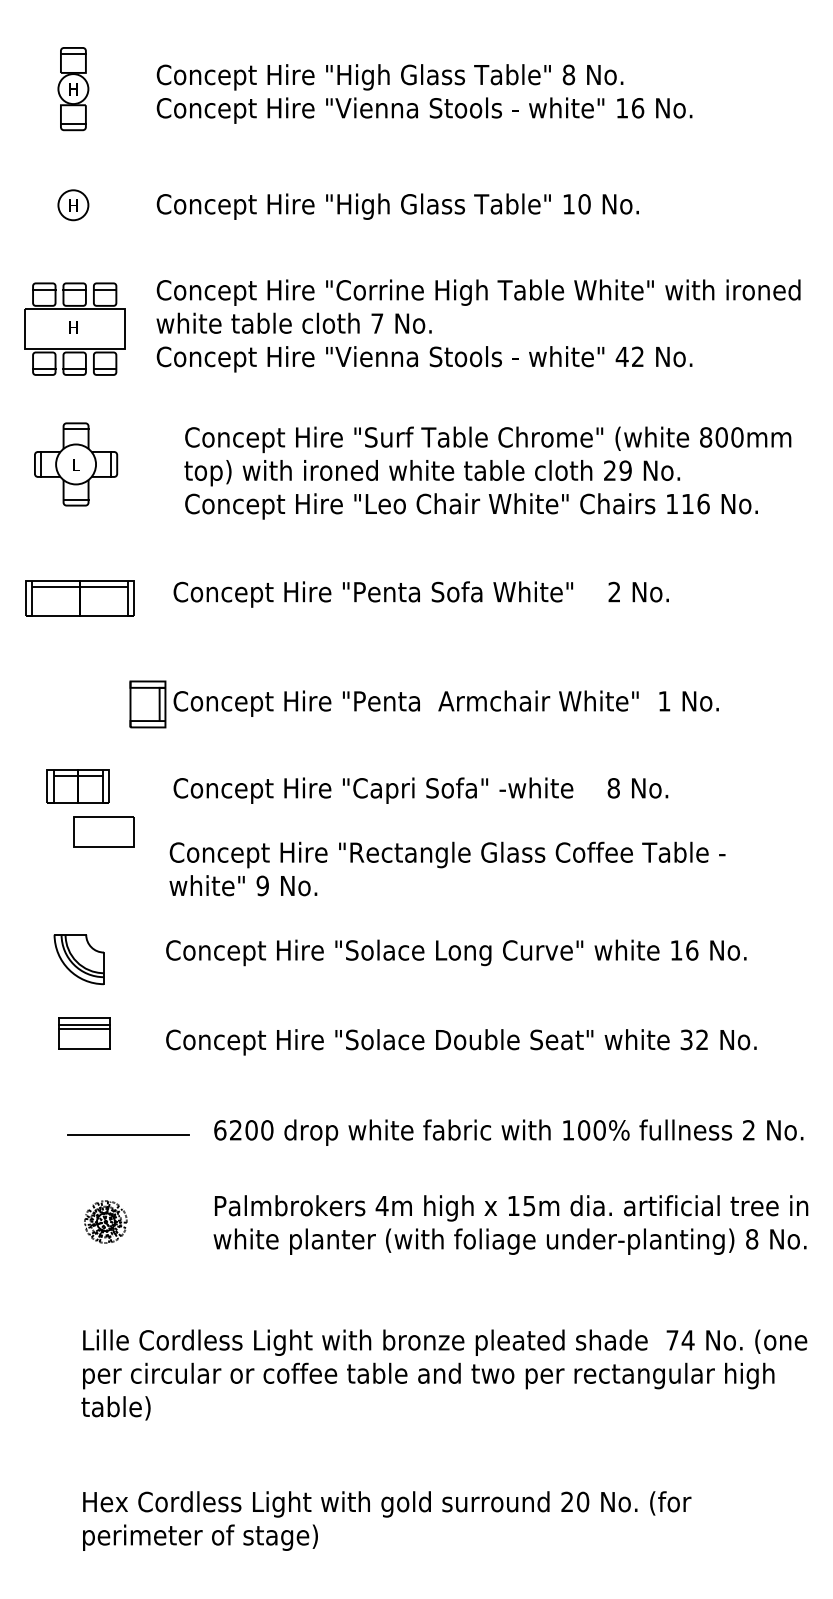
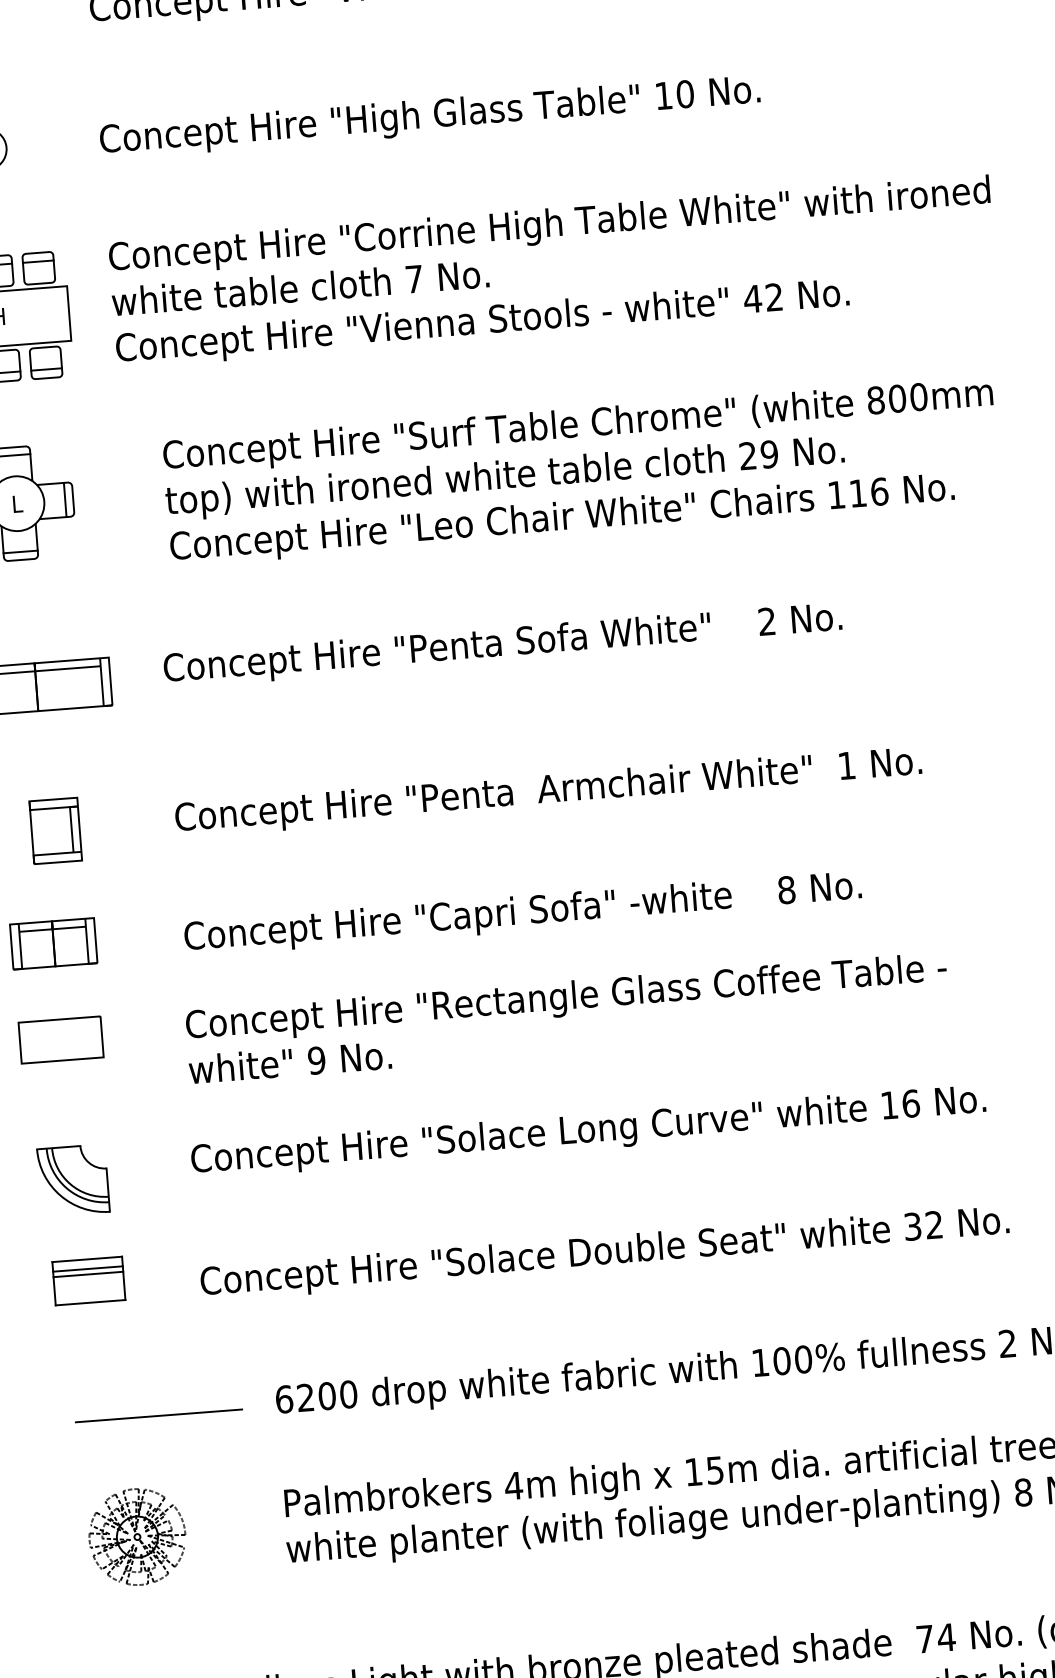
part: (147, 704) -> (55, 831), moved
part: (103, 831) -> (60, 1039), moved
part: (105, 1221) -> (136, 1536), size x1.67

